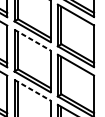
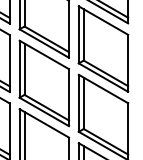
line: (32, 40) -> (44, 55), dashed -> solid
line: (32, 90) -> (44, 123), dashed -> solid

